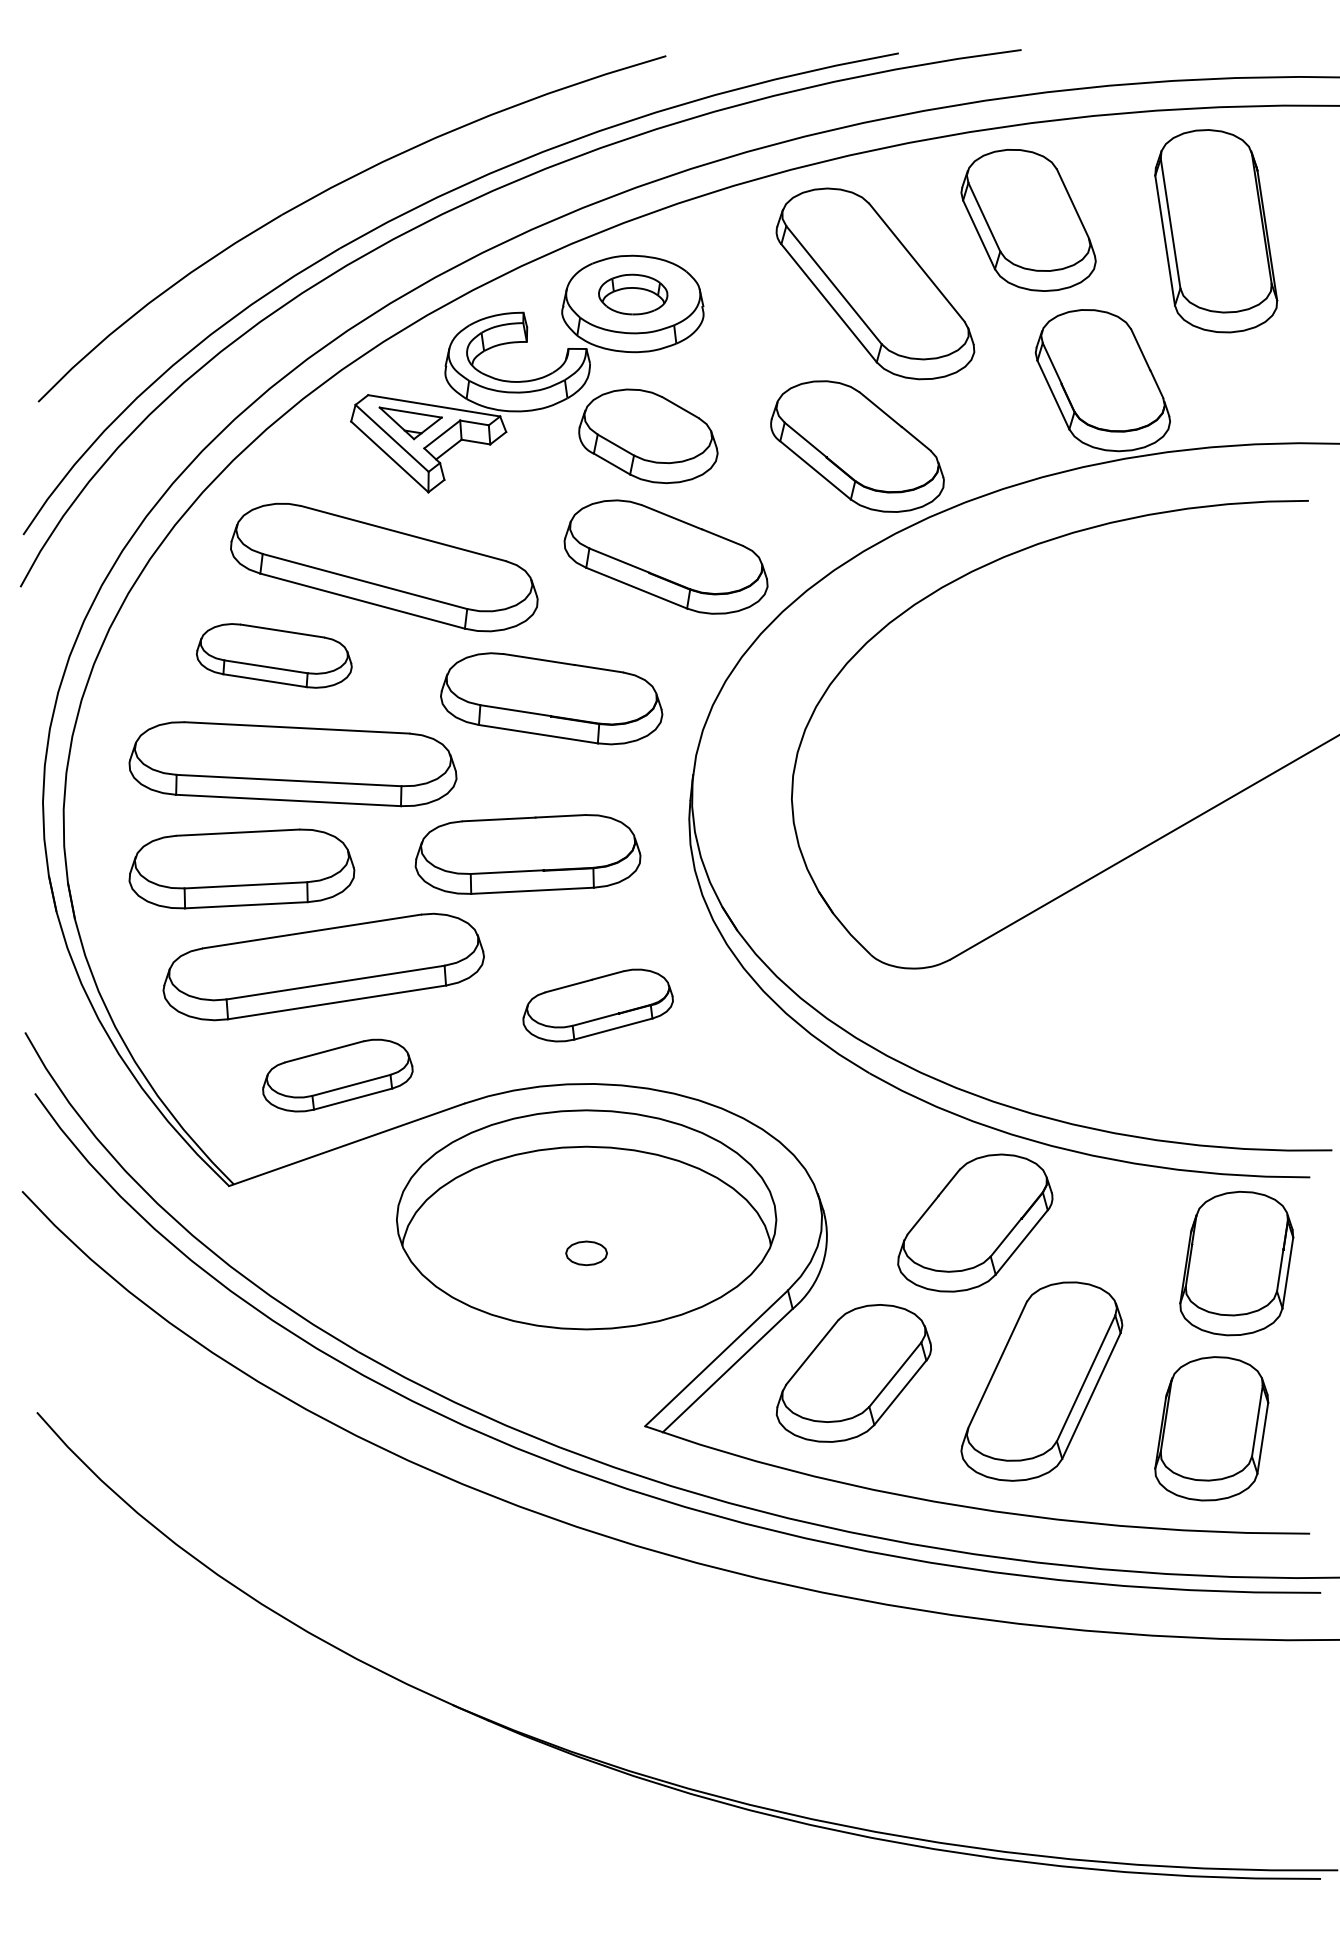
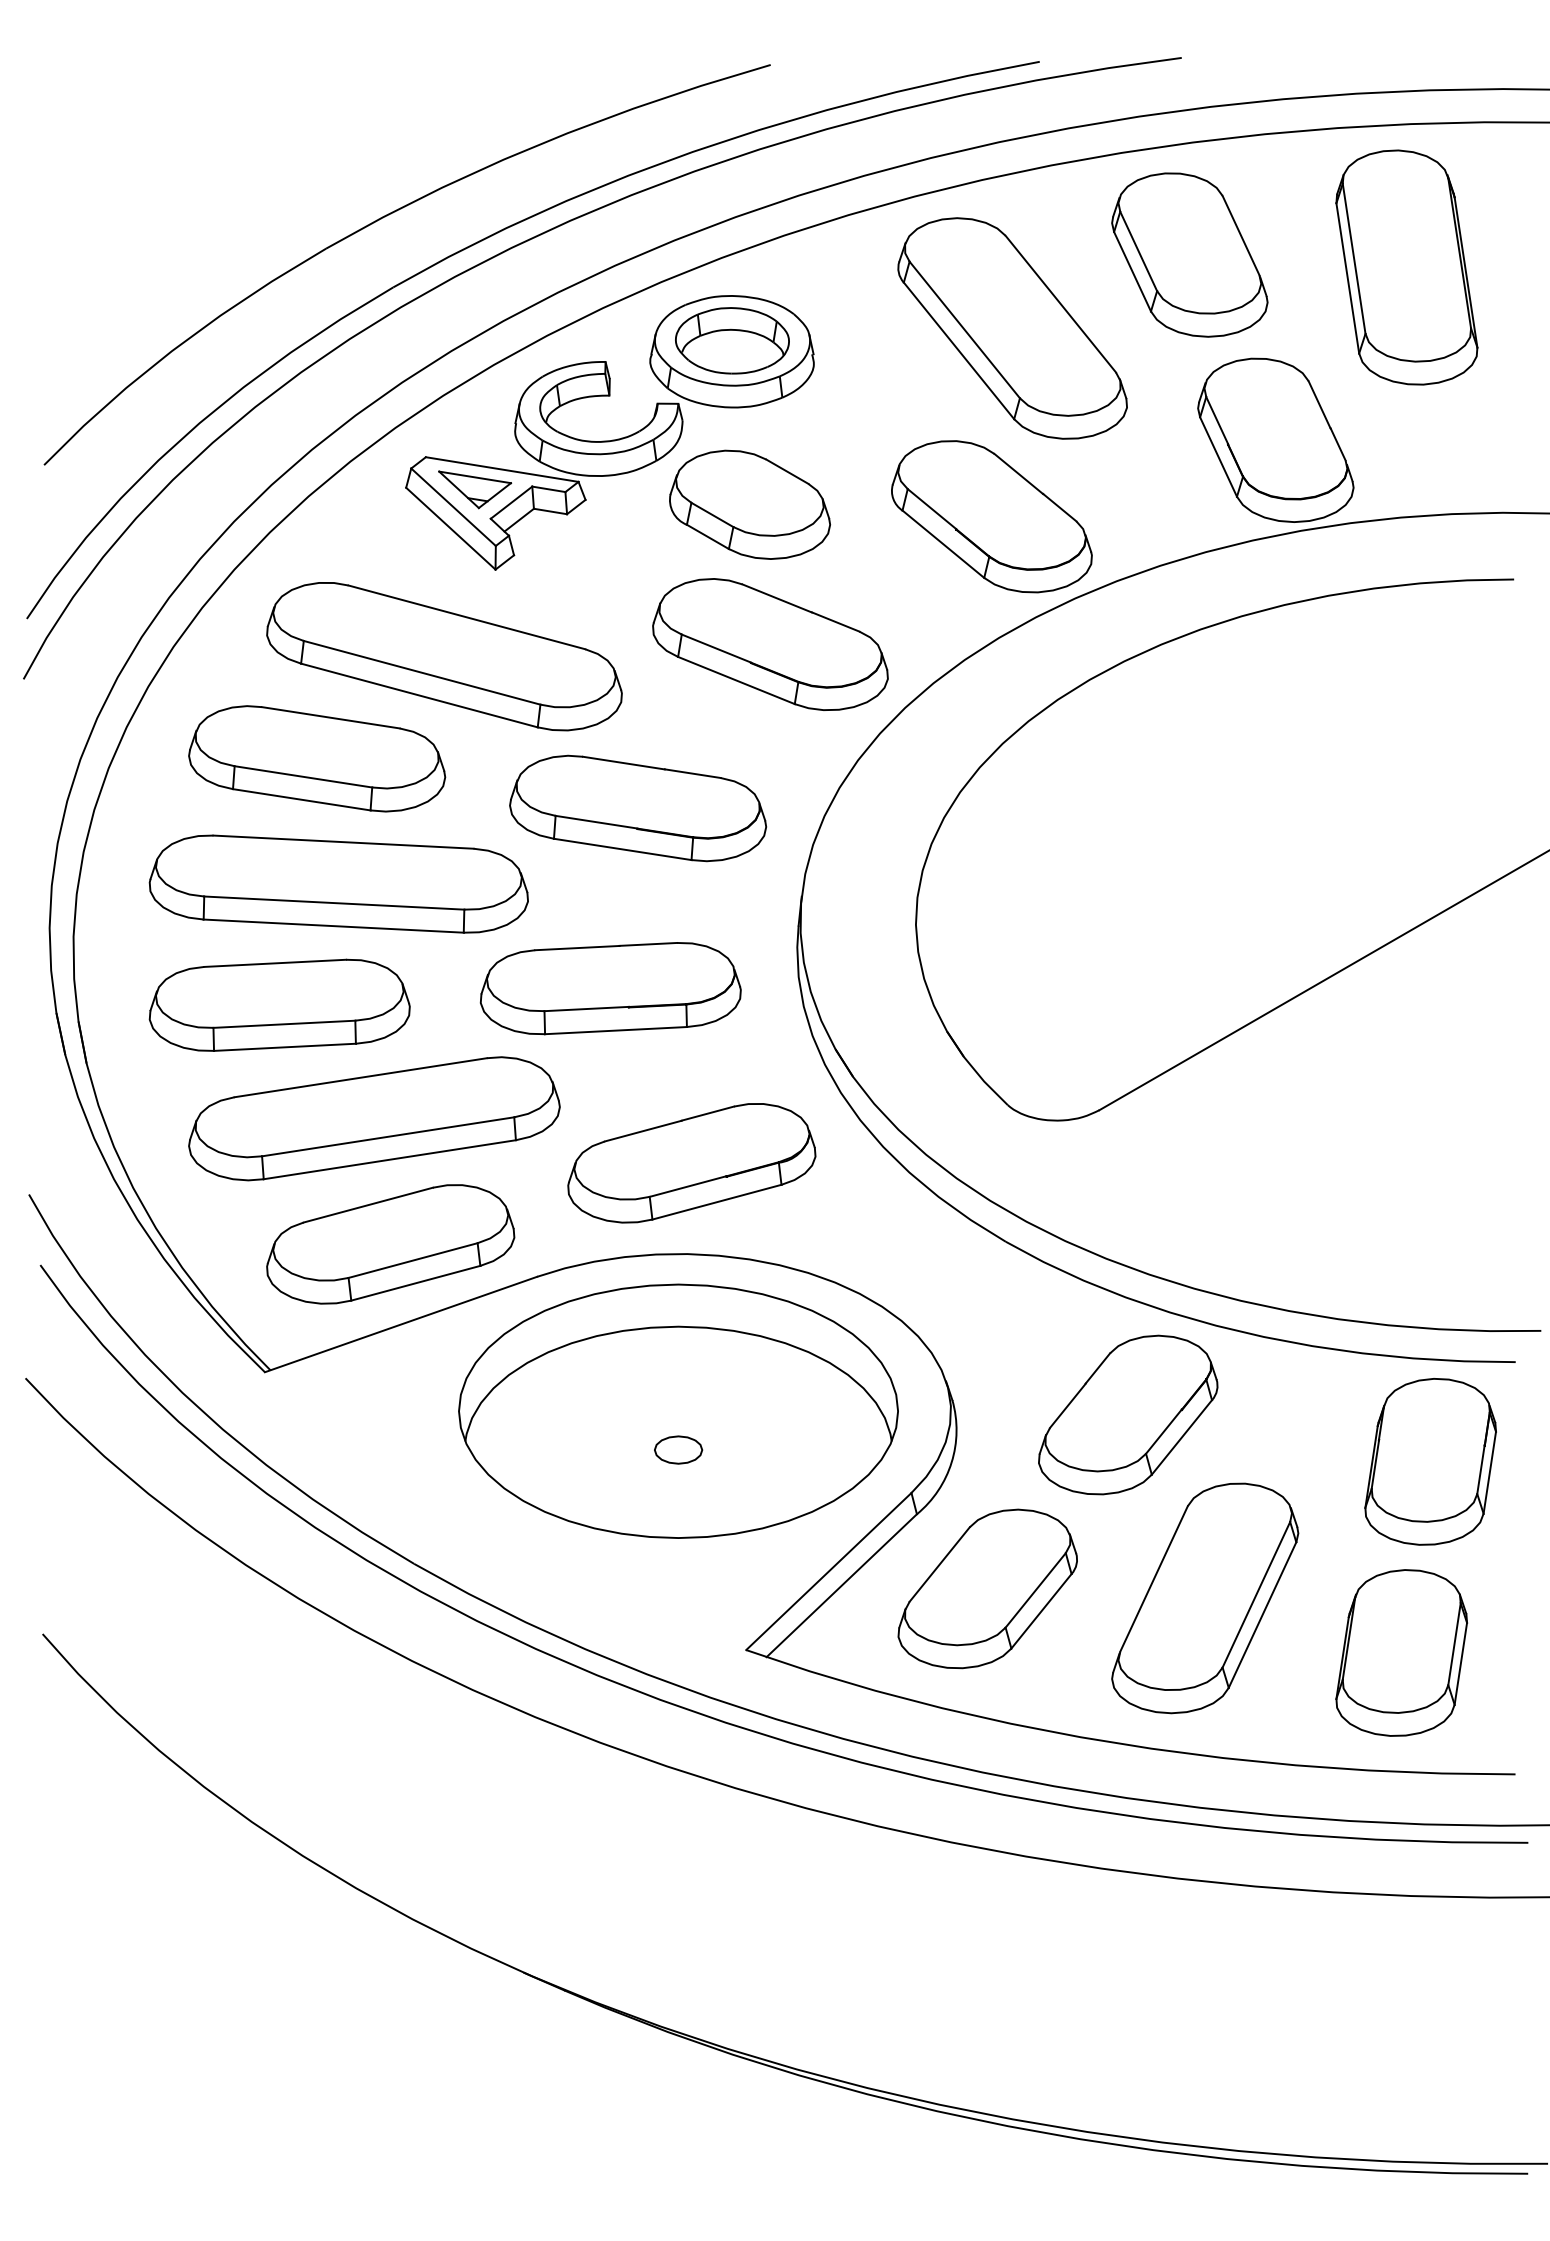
part: (633, 294) -> (732, 340), size x1.43
part: (274, 655) -> (317, 758), size x1.43
part: (597, 1005) -> (691, 1163), size x1.43
part: (337, 1075) -> (390, 1244), size x1.43

